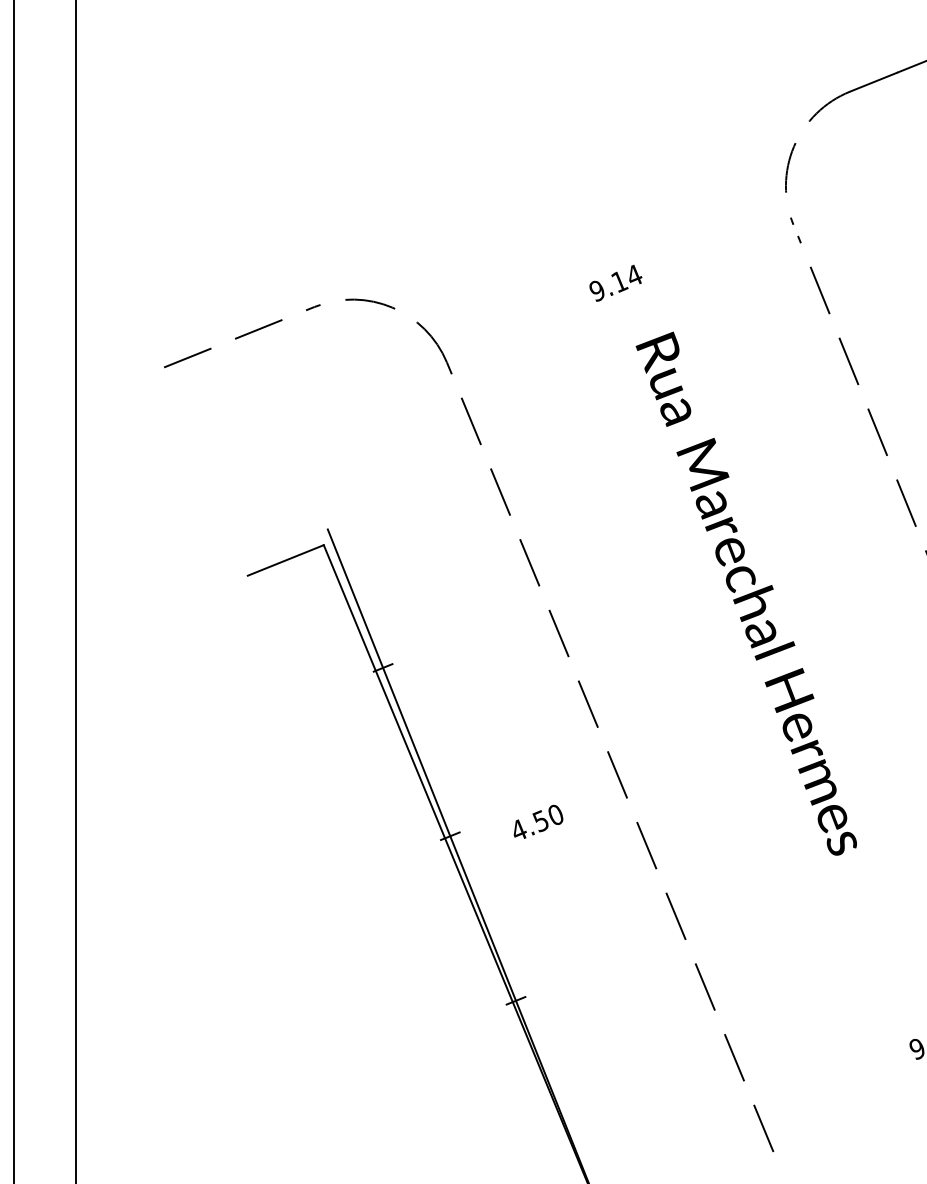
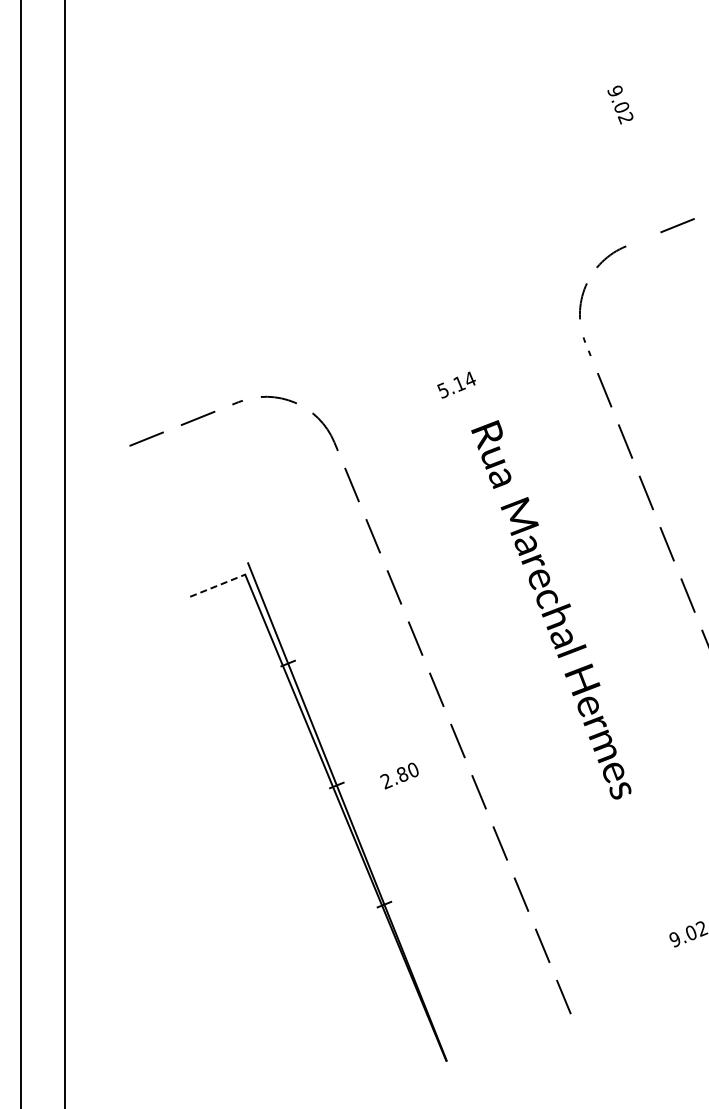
line: (873, 82) -> (643, 239), removed
text: (596, 290) -> (442, 390), 9.14 -> 5.14
line: (285, 560) -> (217, 585), solid -> dashed
text: (529, 825) -> (394, 777), 4.50 -> 2.80

